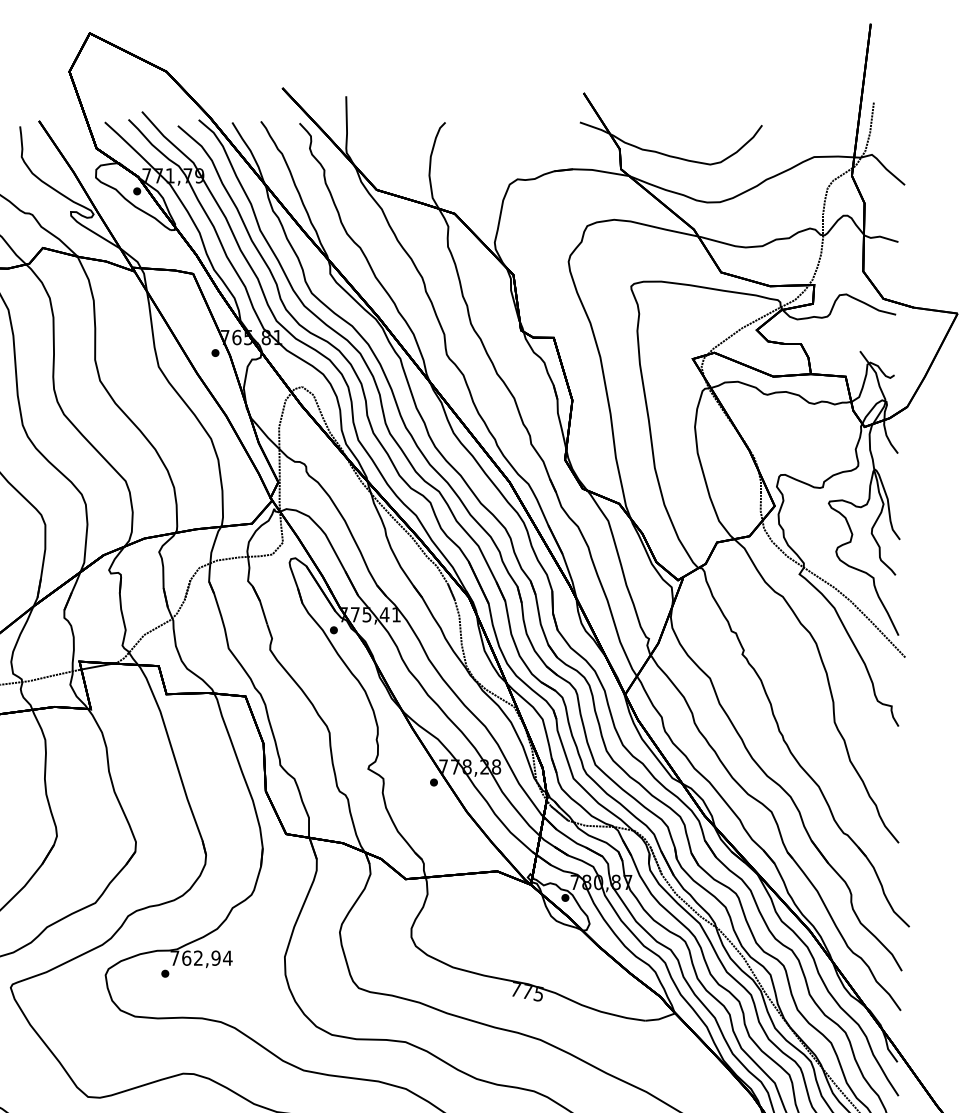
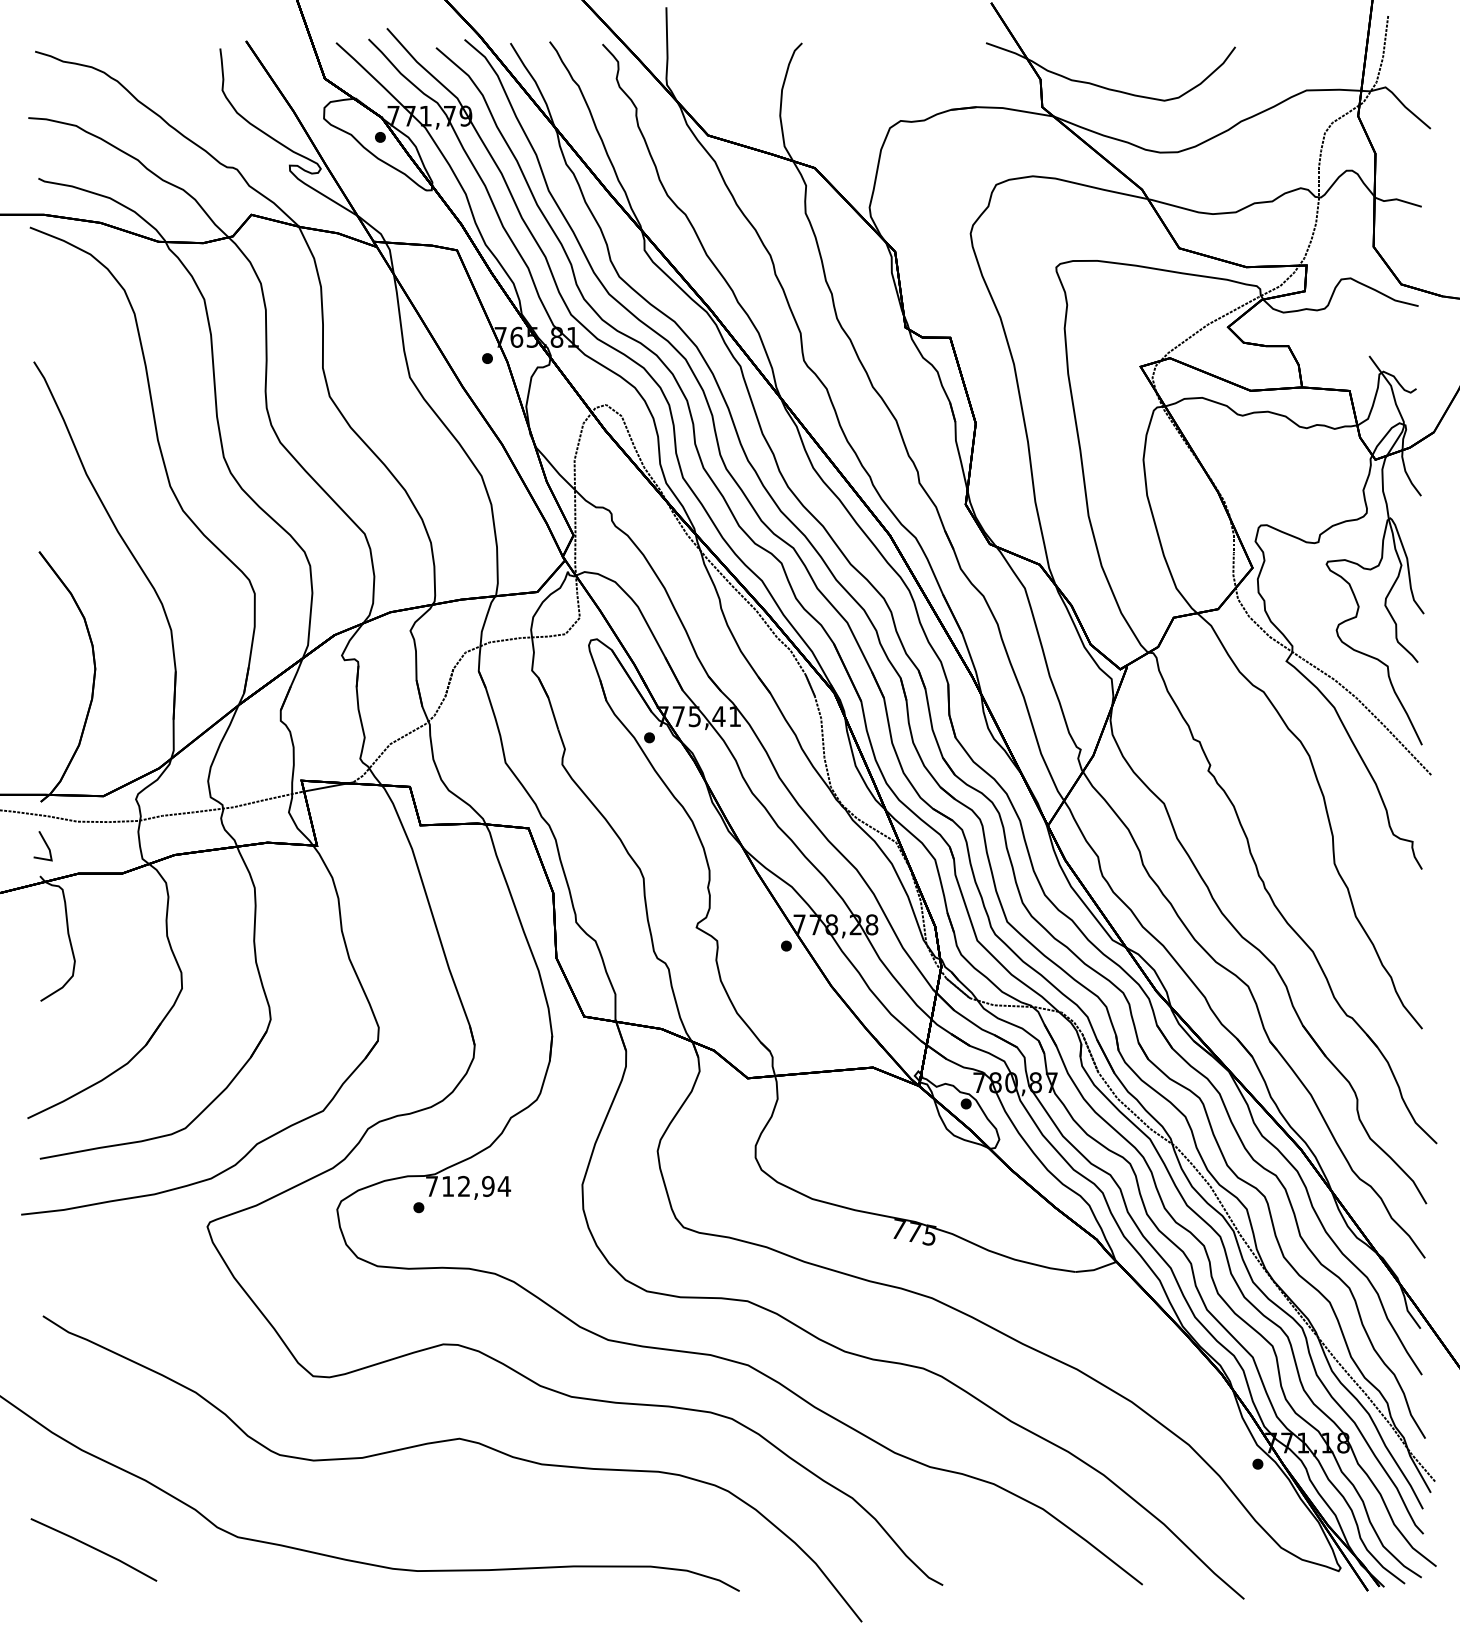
text: (186, 958) -> (448, 1186), 762,94 -> 712,94

